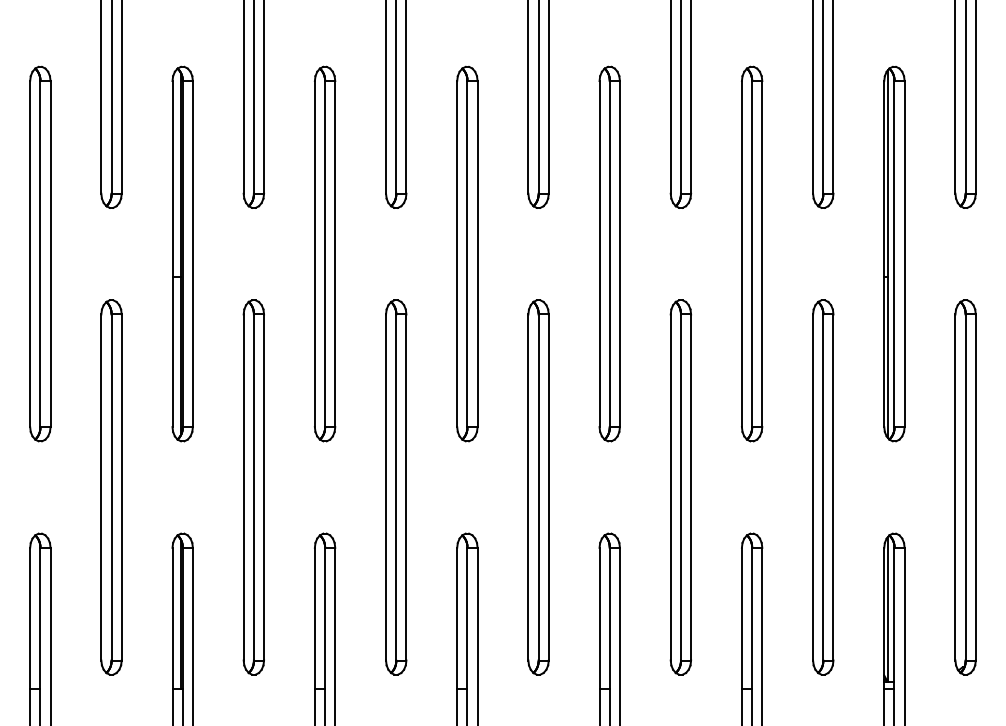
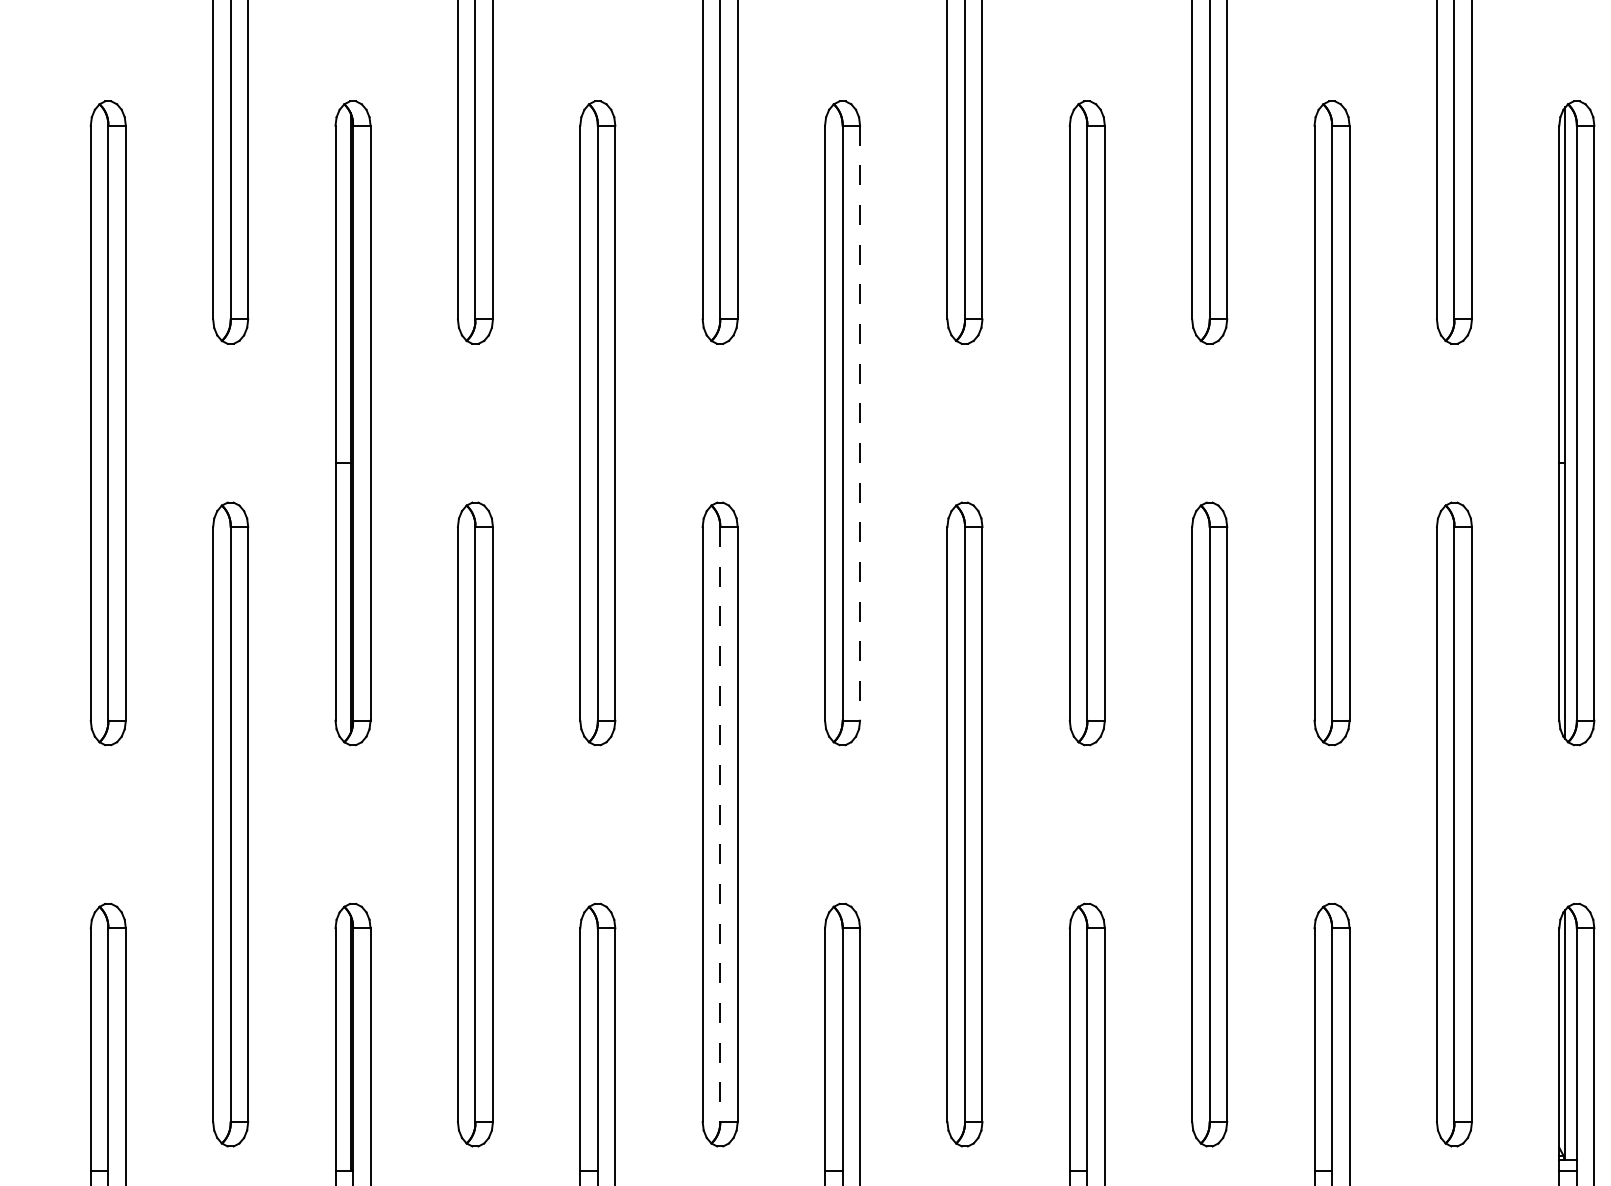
line: (477, 254) -> (859, 423), solid -> dashed
line: (396, 487) -> (720, 824), solid -> dashed

